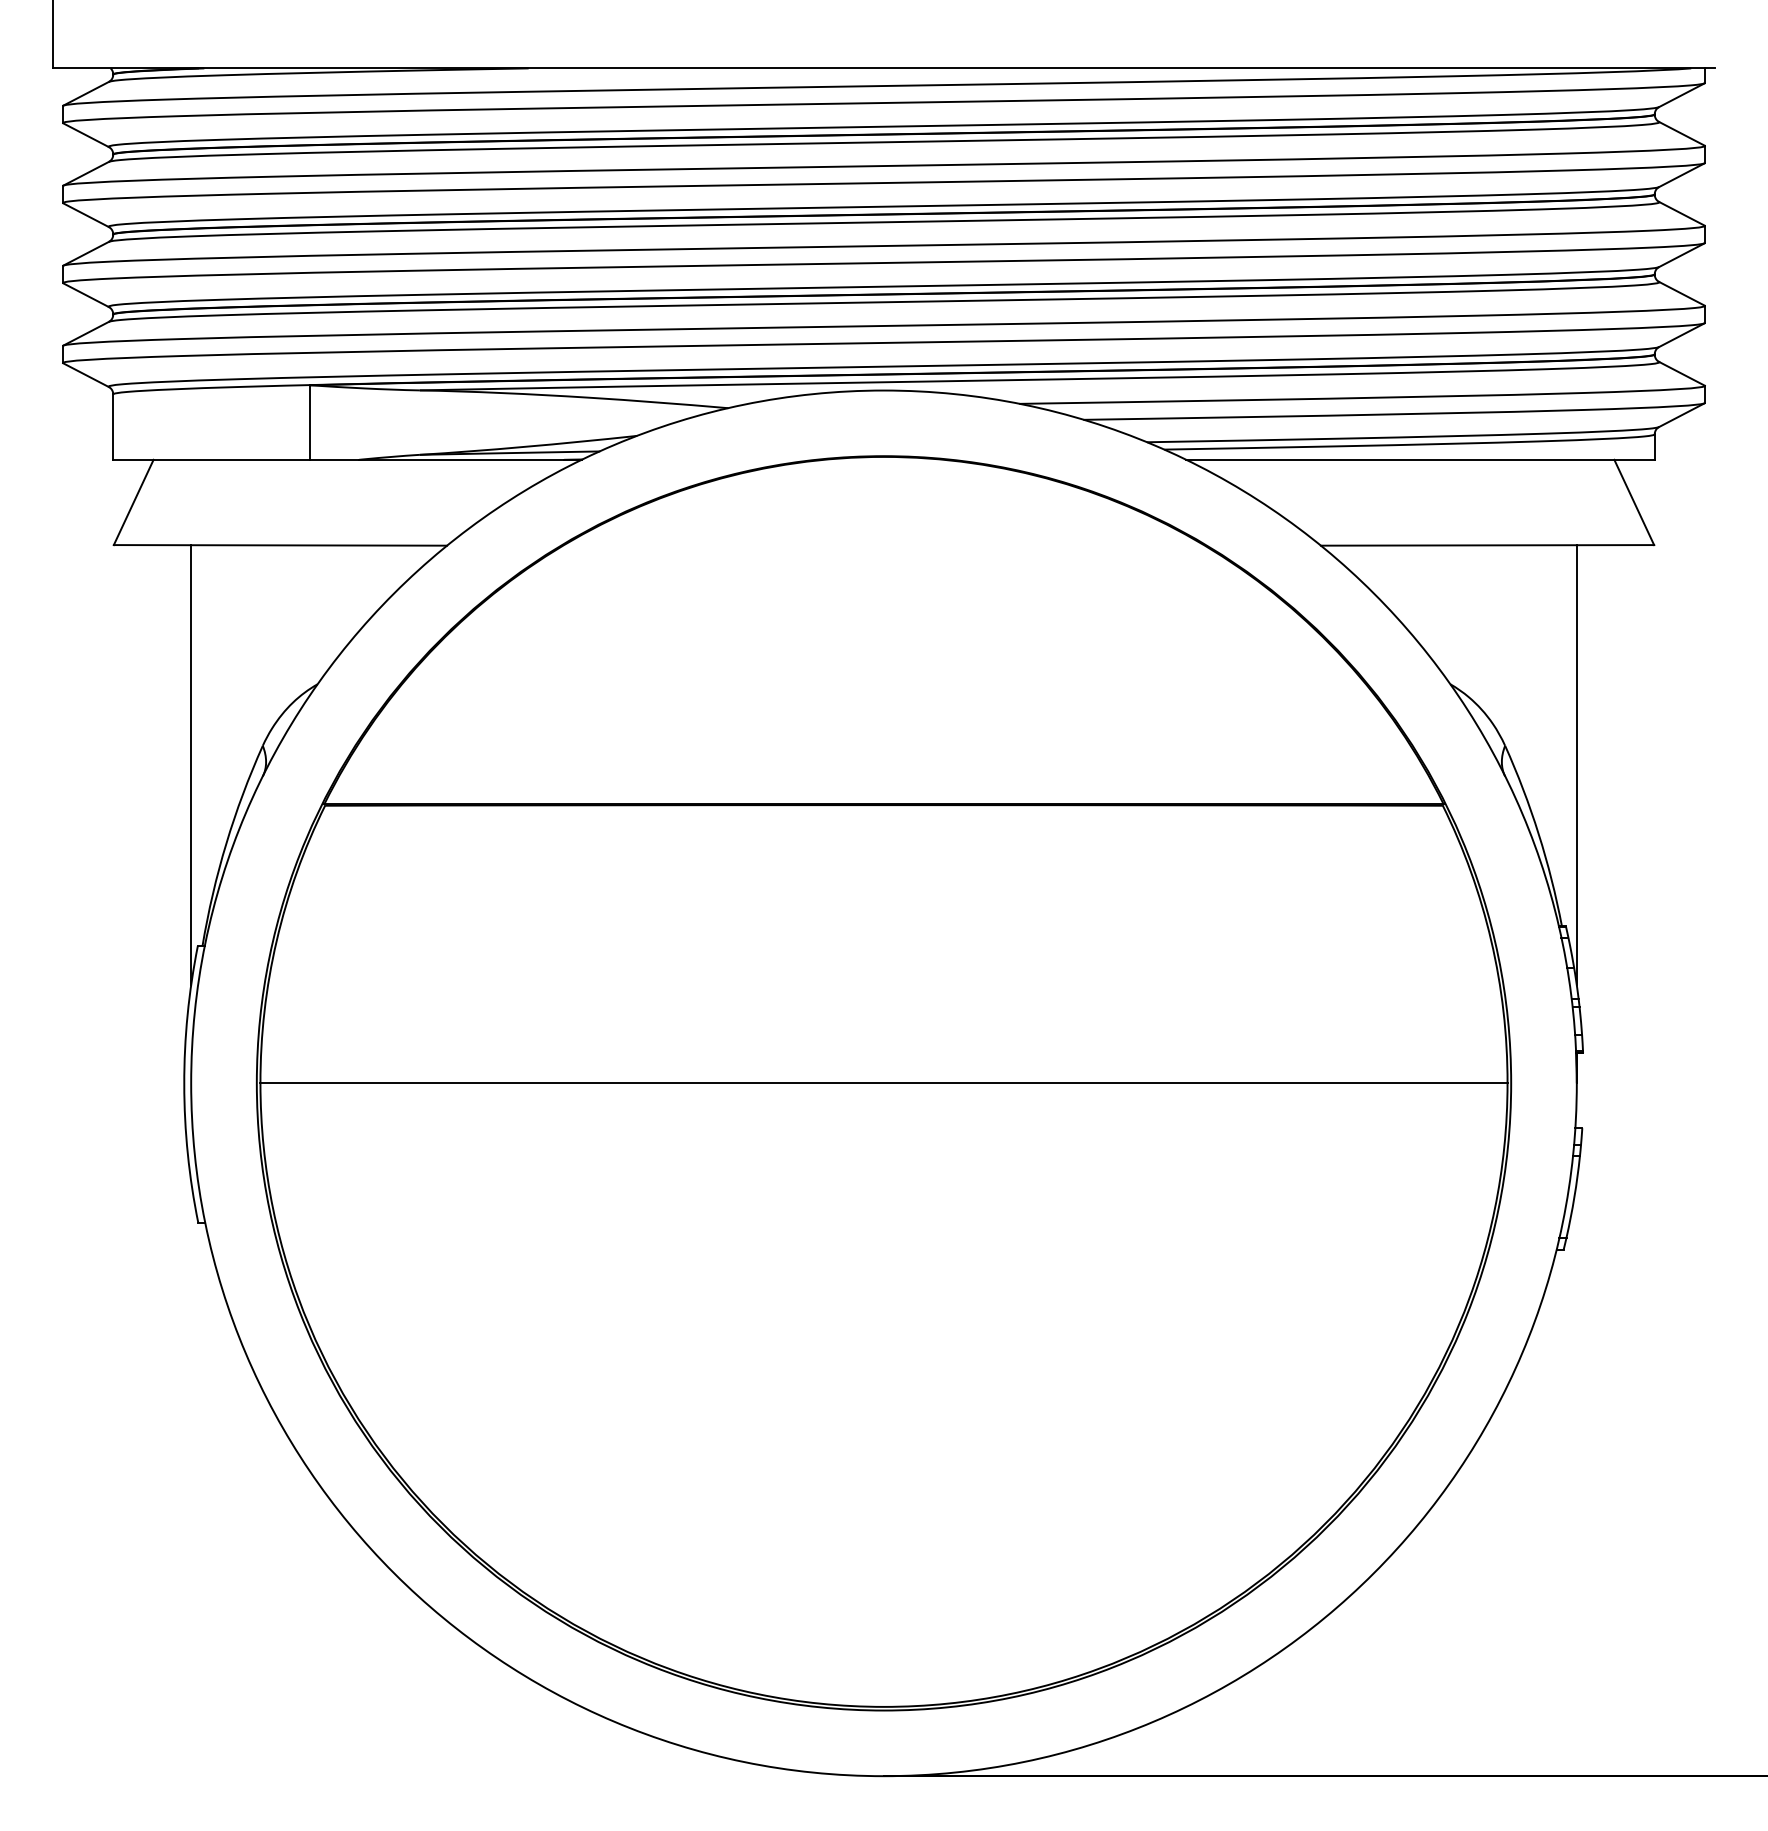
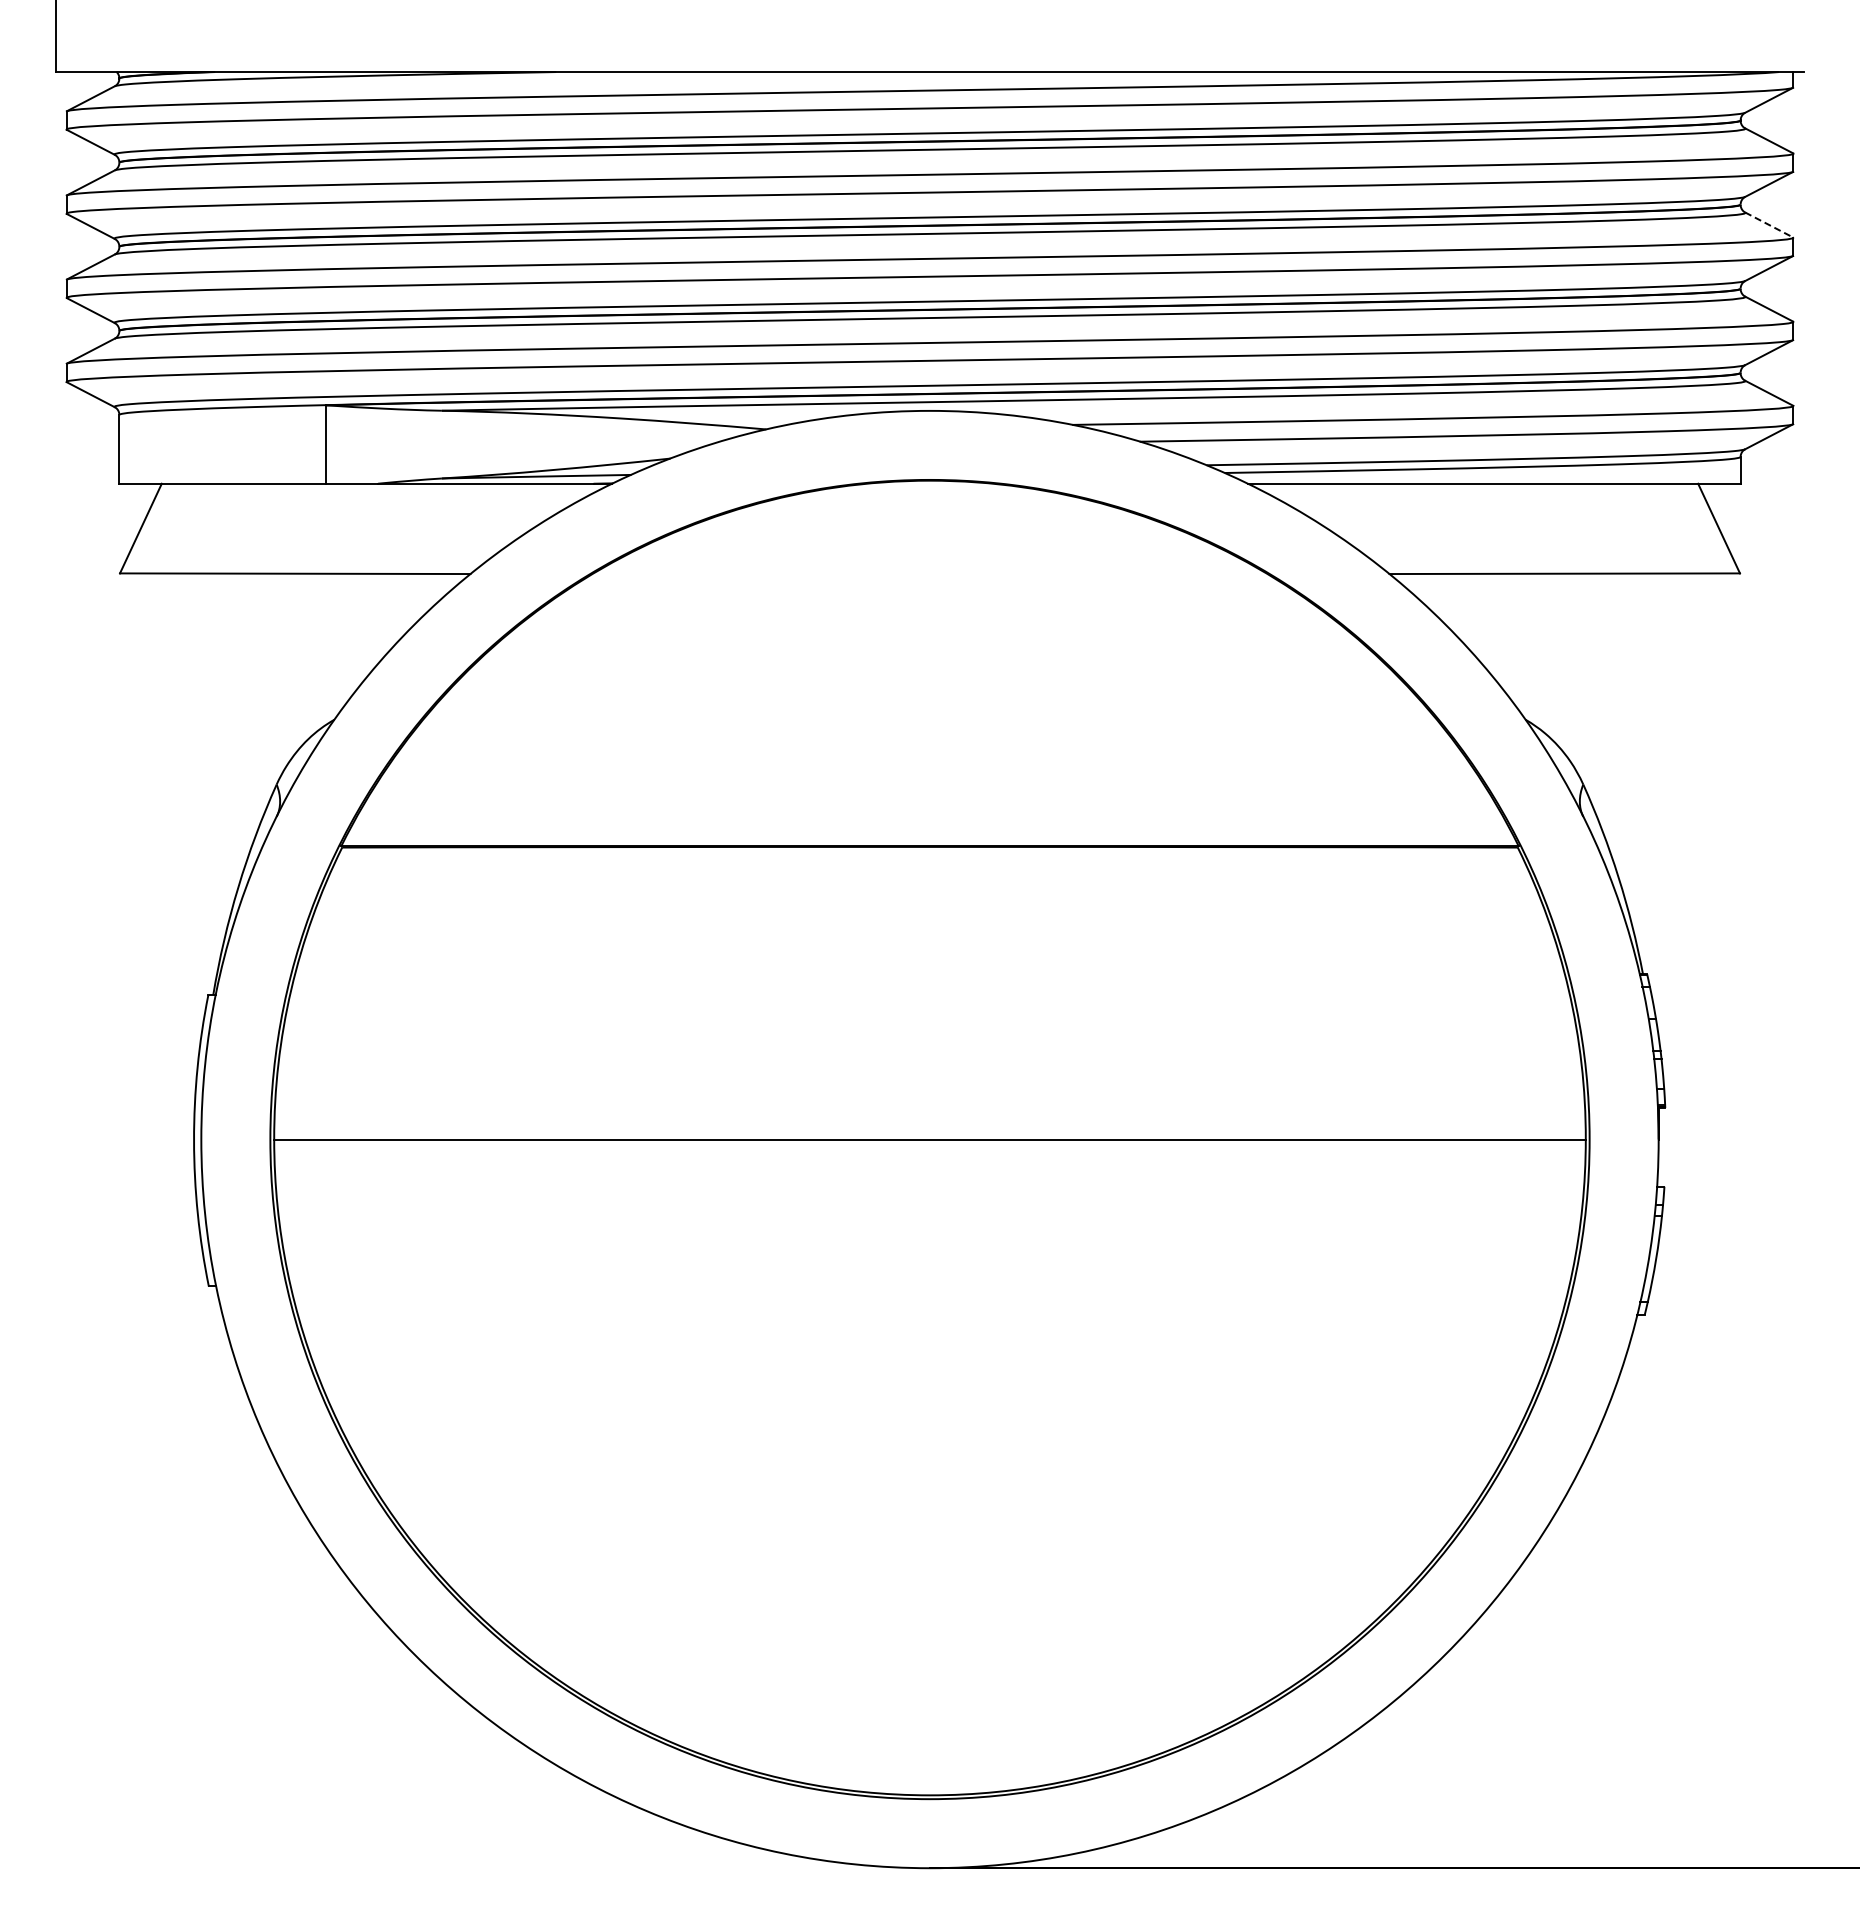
line: (1682, 214) -> (1769, 225), solid -> dashed
line: (191, 764) -> (201, 804), removed
line: (1576, 764) -> (1658, 804), removed

